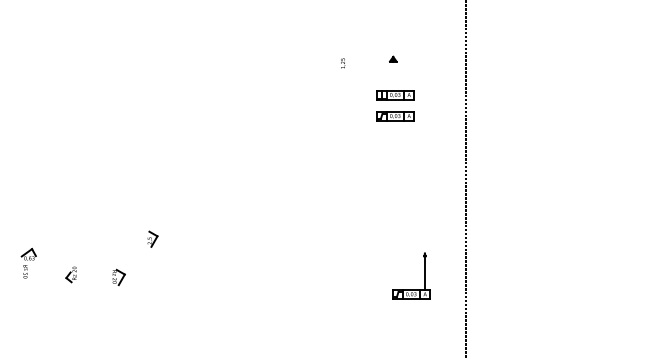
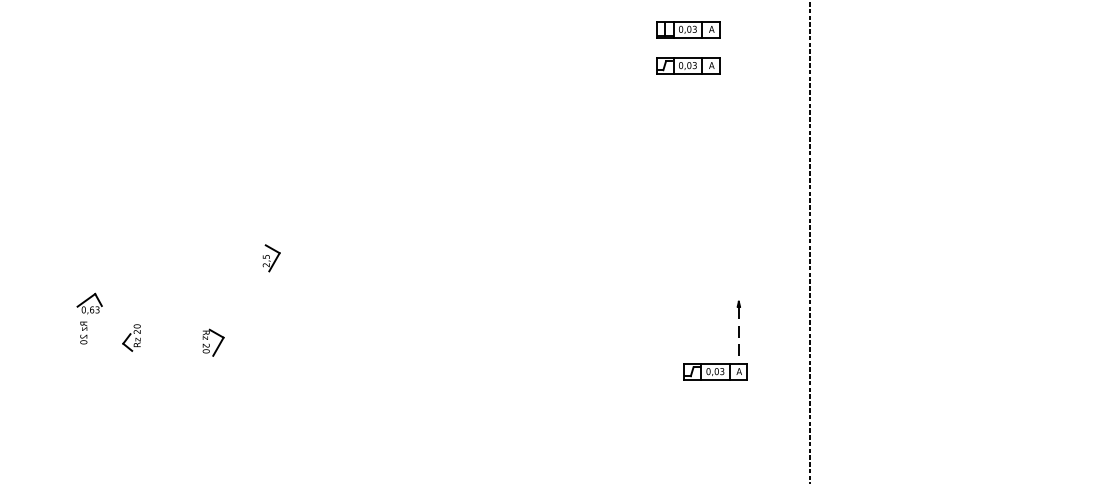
part: (152, 238) -> (271, 256), moved
part: (28, 263) -> (89, 318), moved
line: (424, 273) -> (738, 335), solid -> dashed

